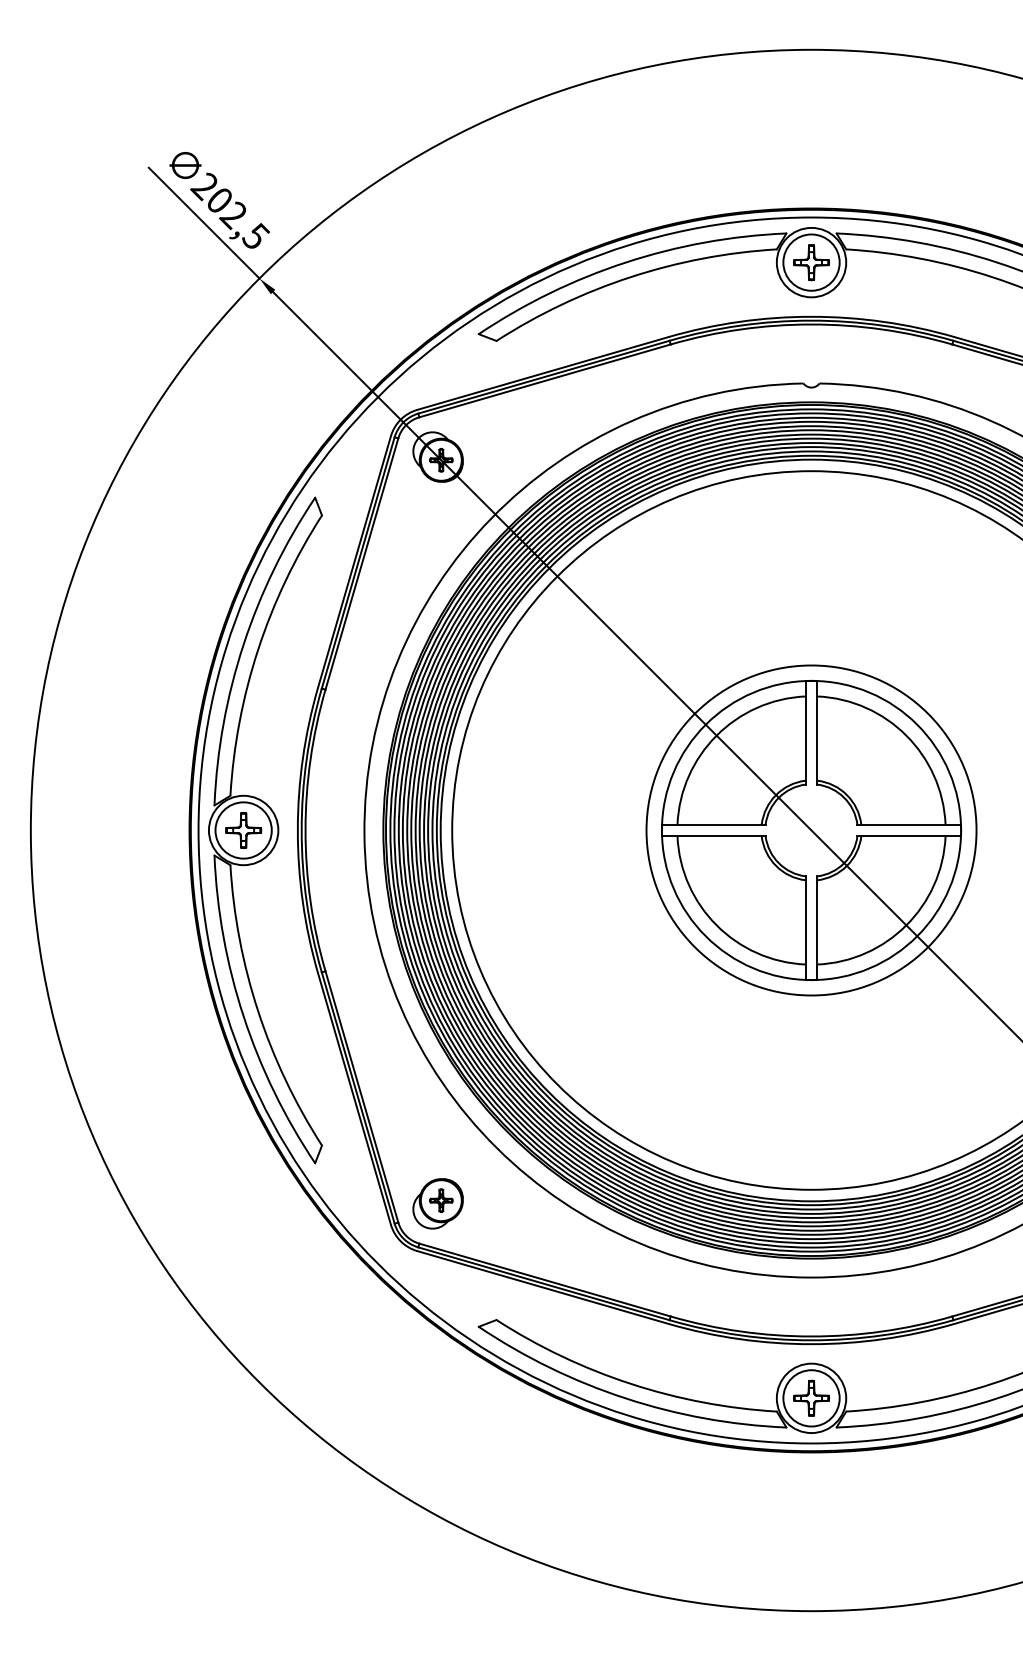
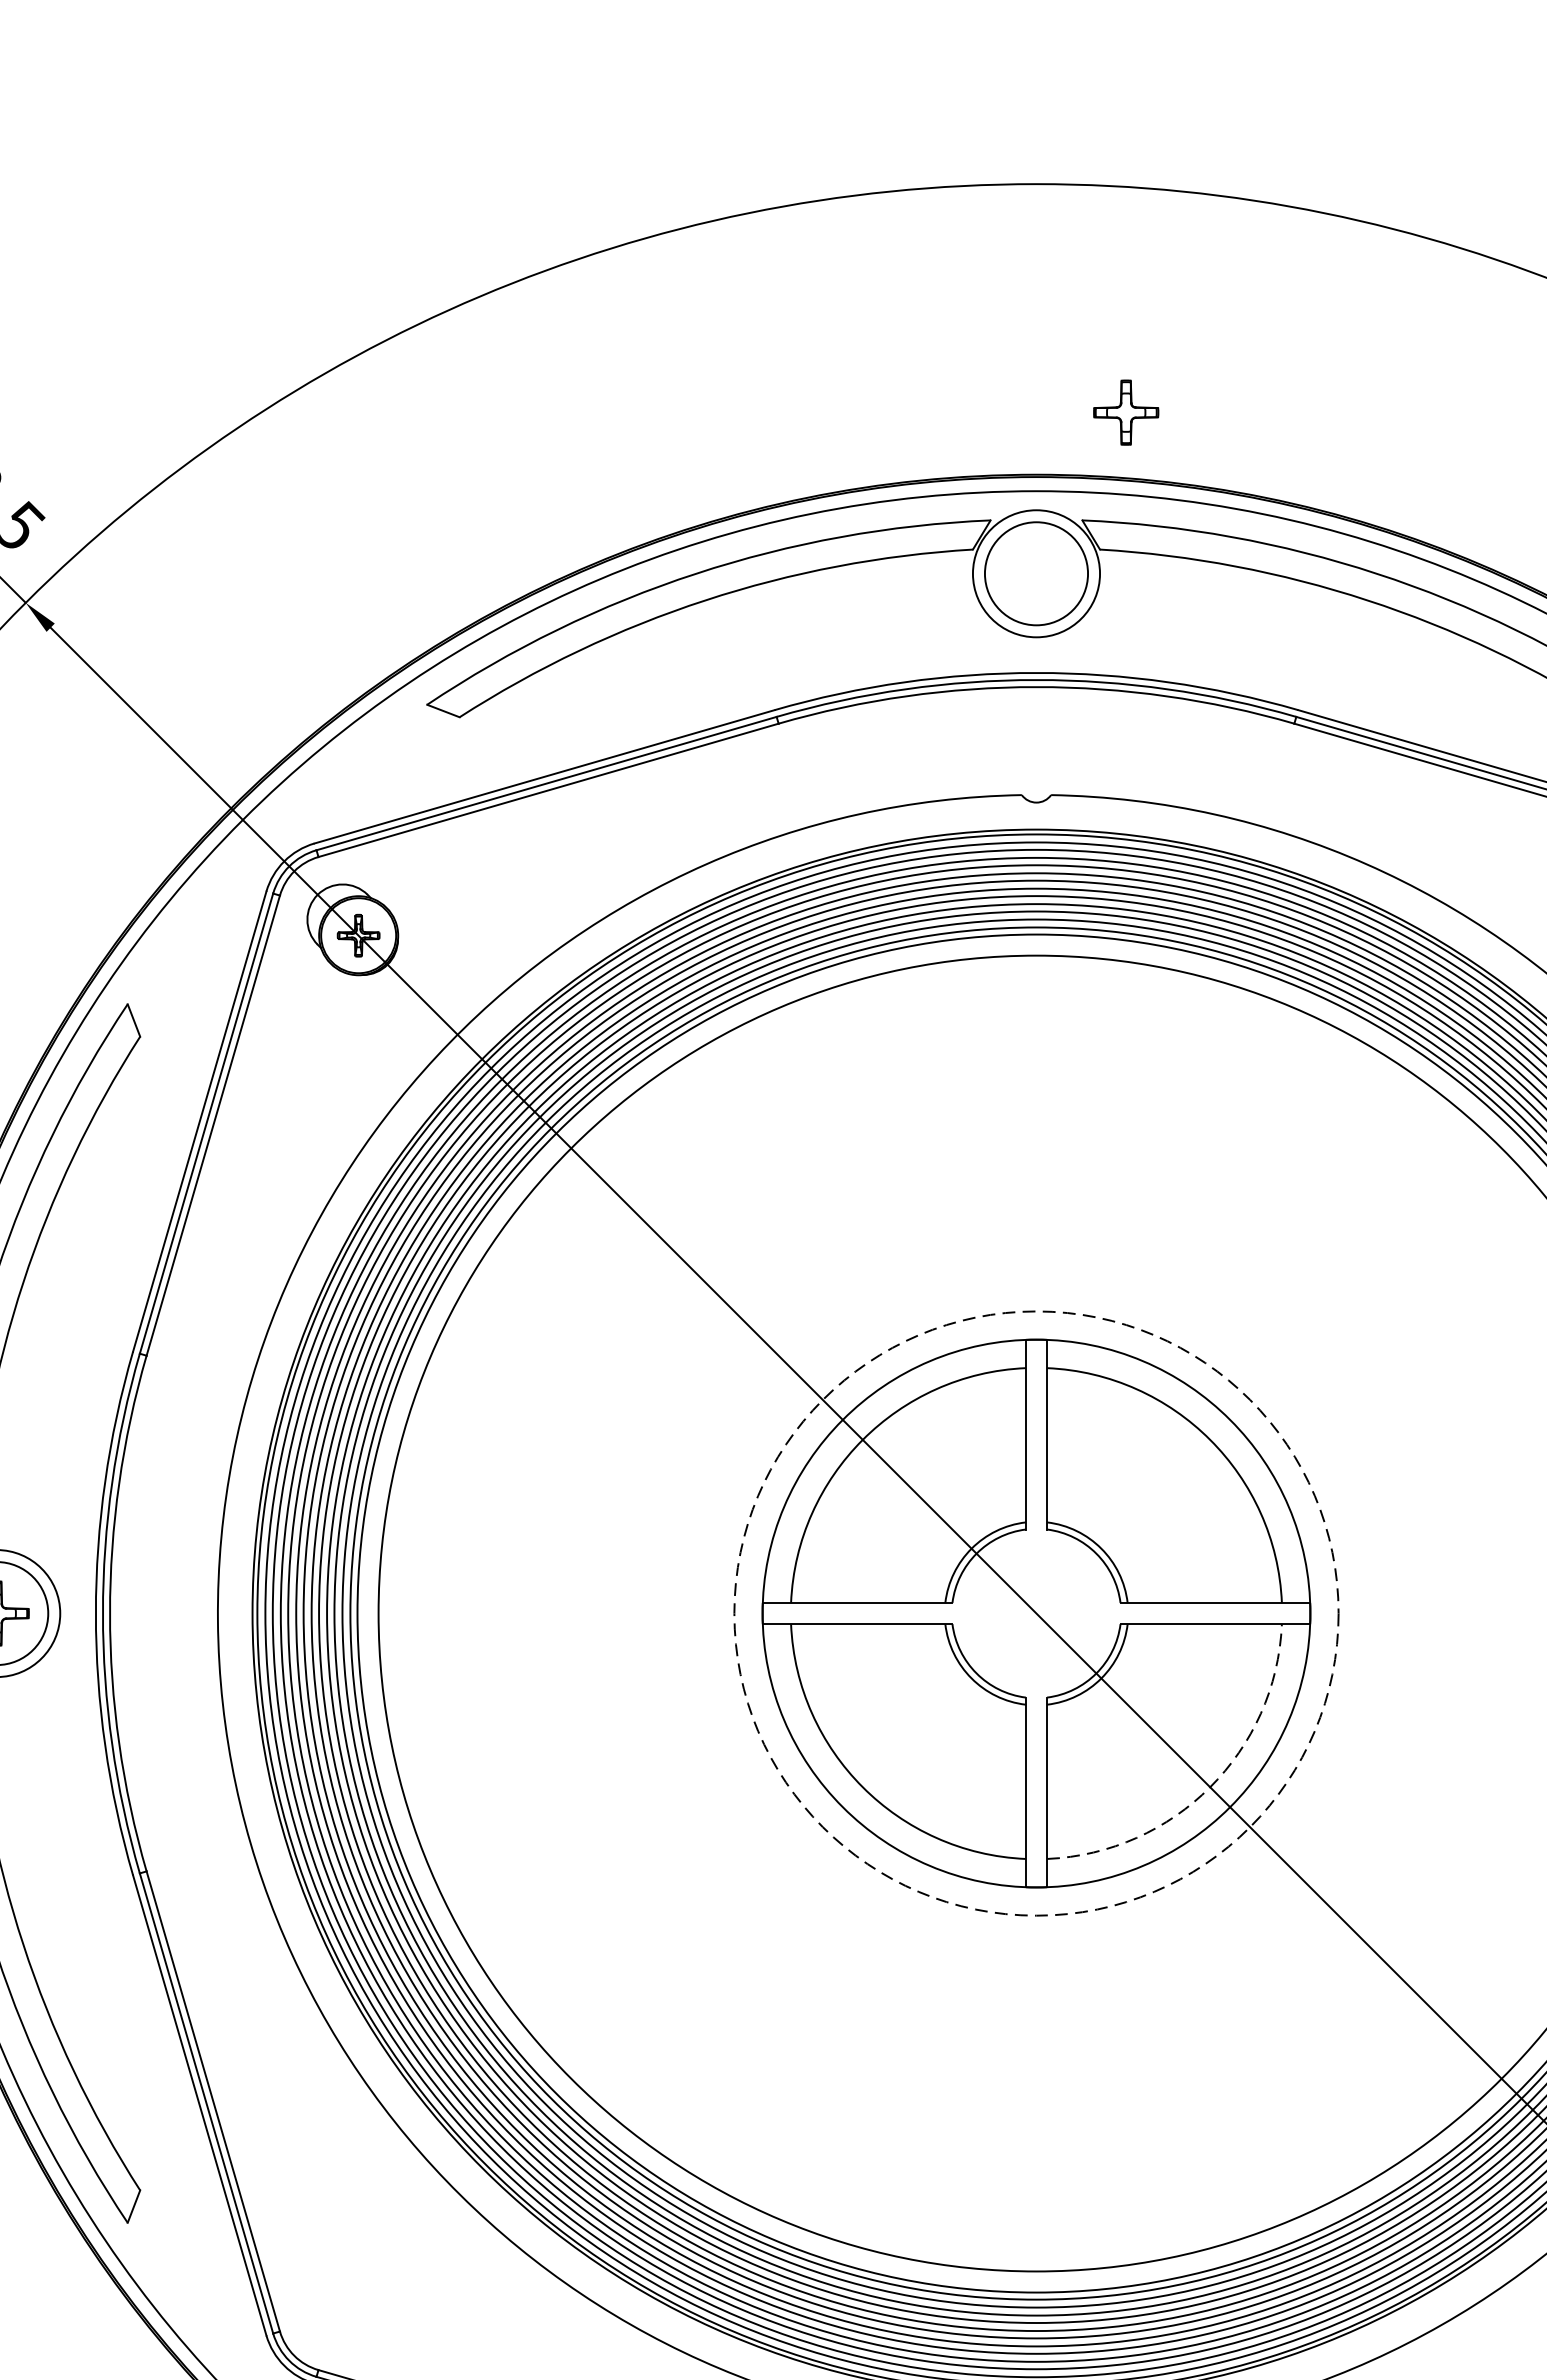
part: (811, 262) -> (1126, 412), moved
circle: (811, 830) -> (1036, 1613), solid -> dashed
arc: (906, 925) -> (1210, 1787), solid -> dashed
part: (437, 1203) -> (351, 2296), removed

